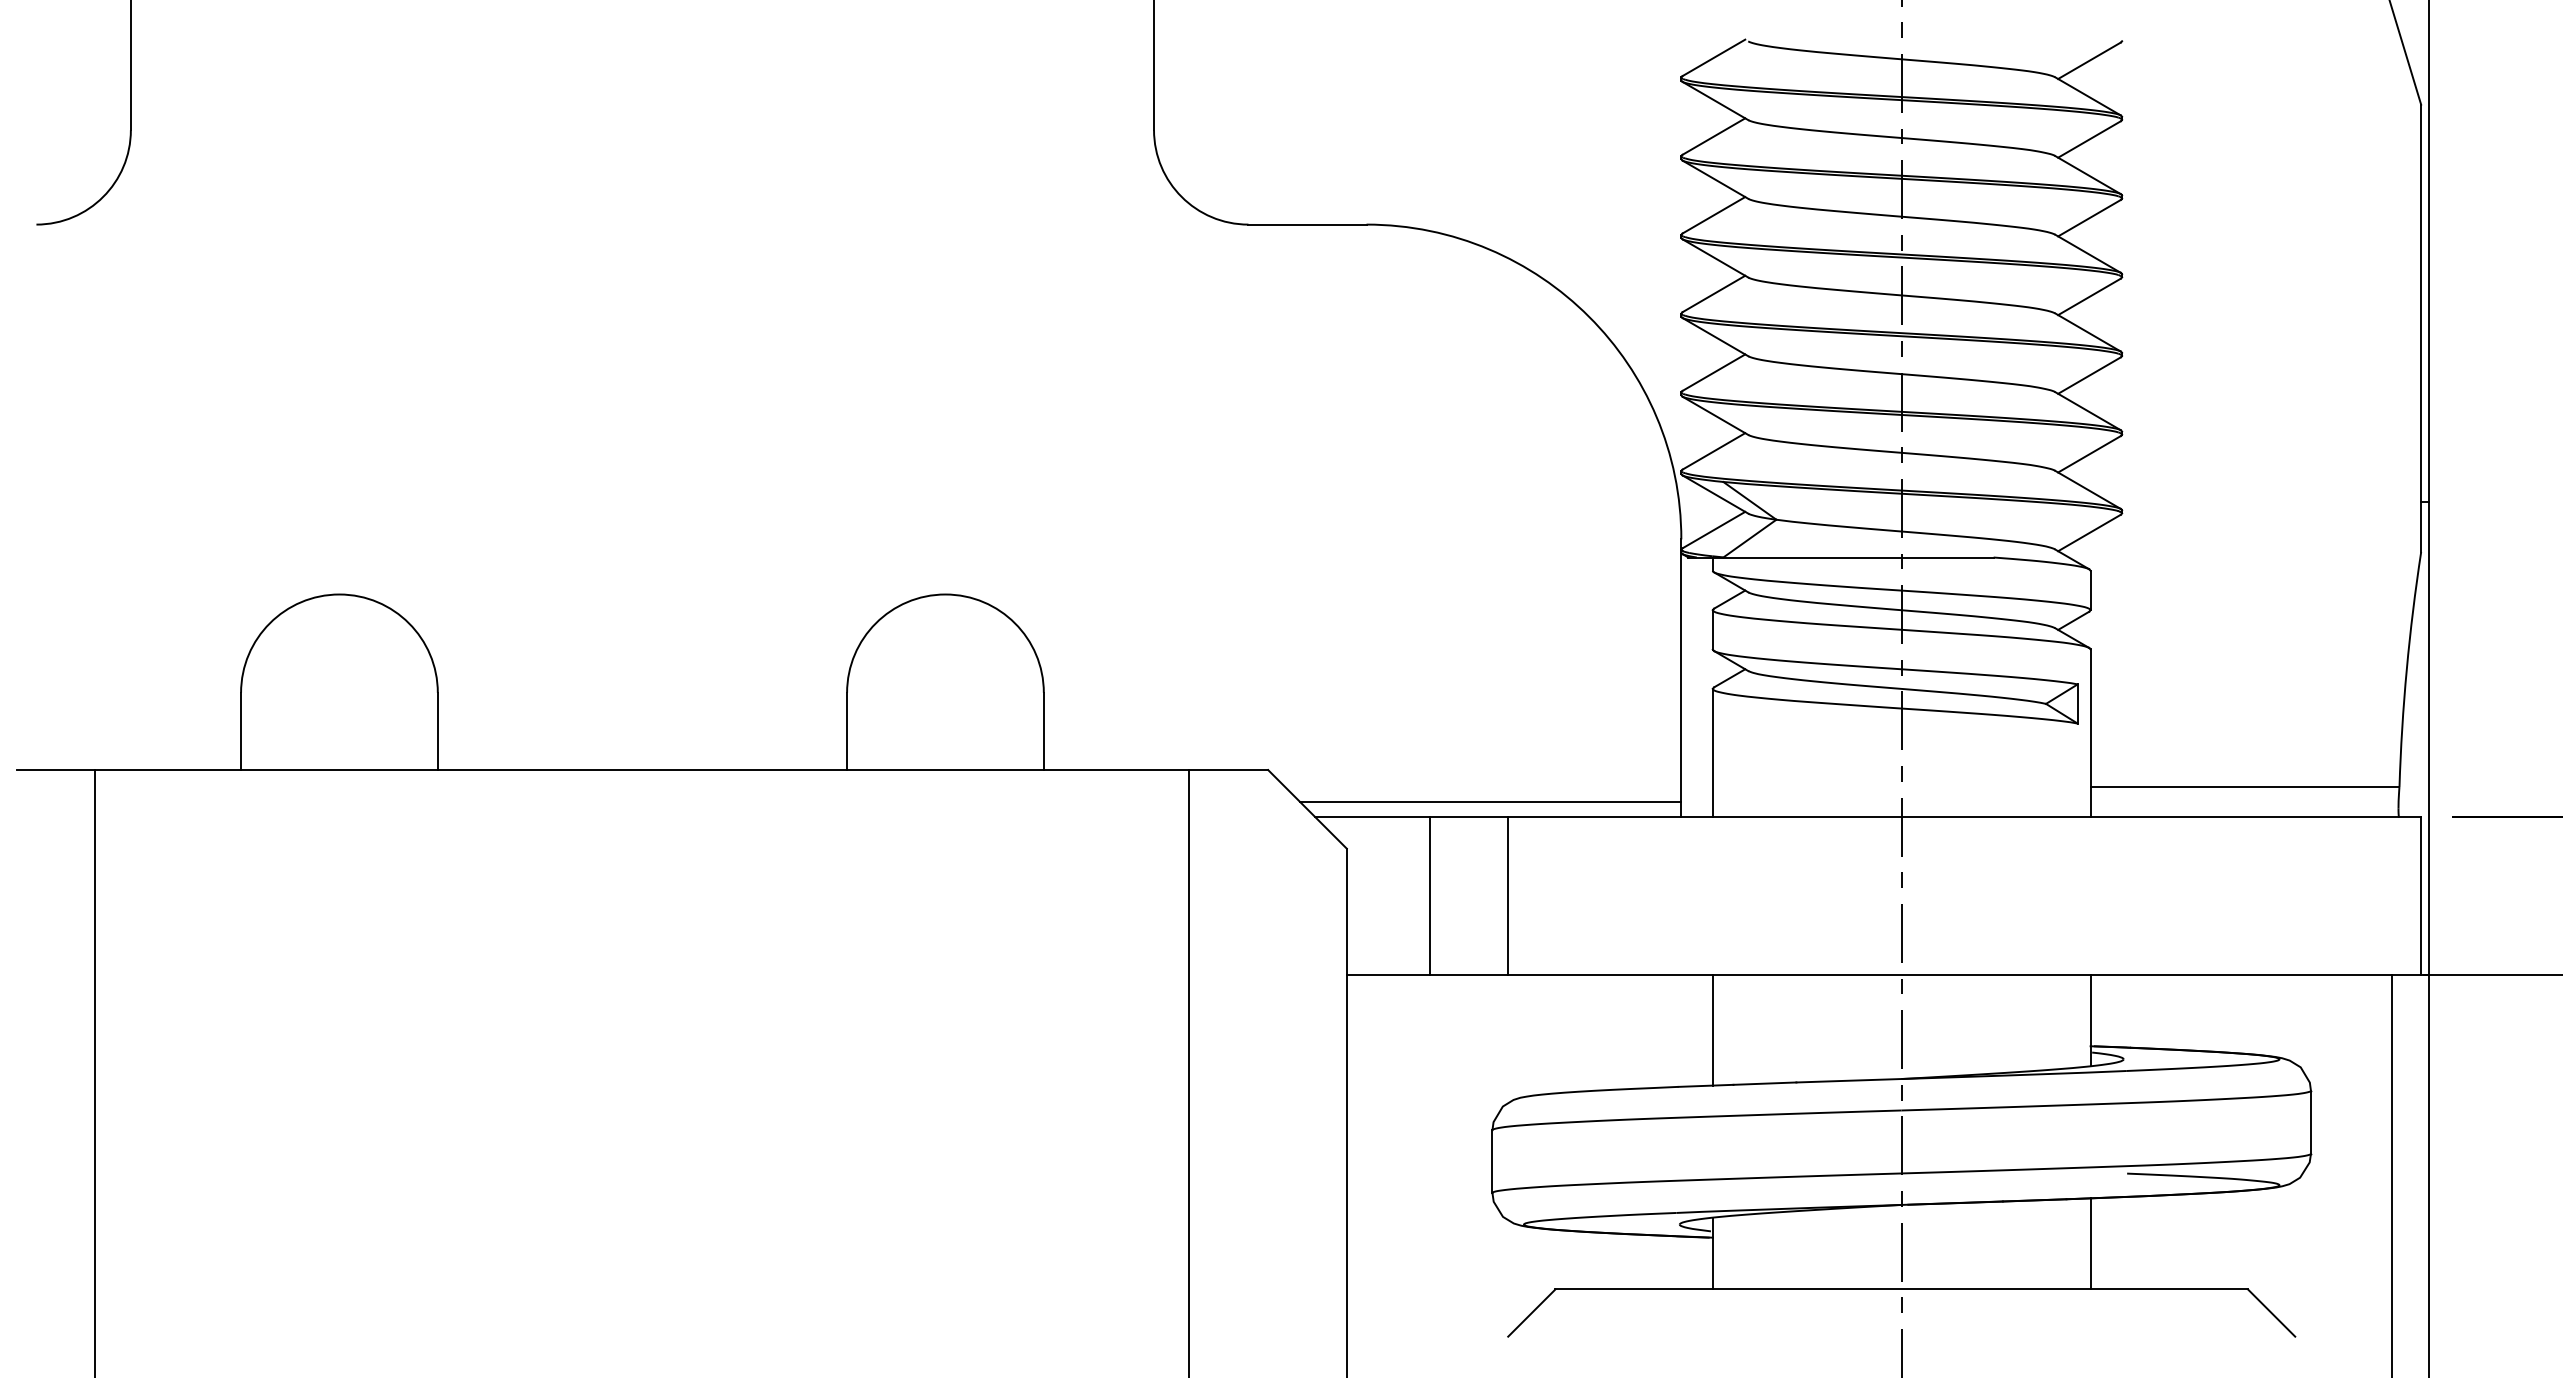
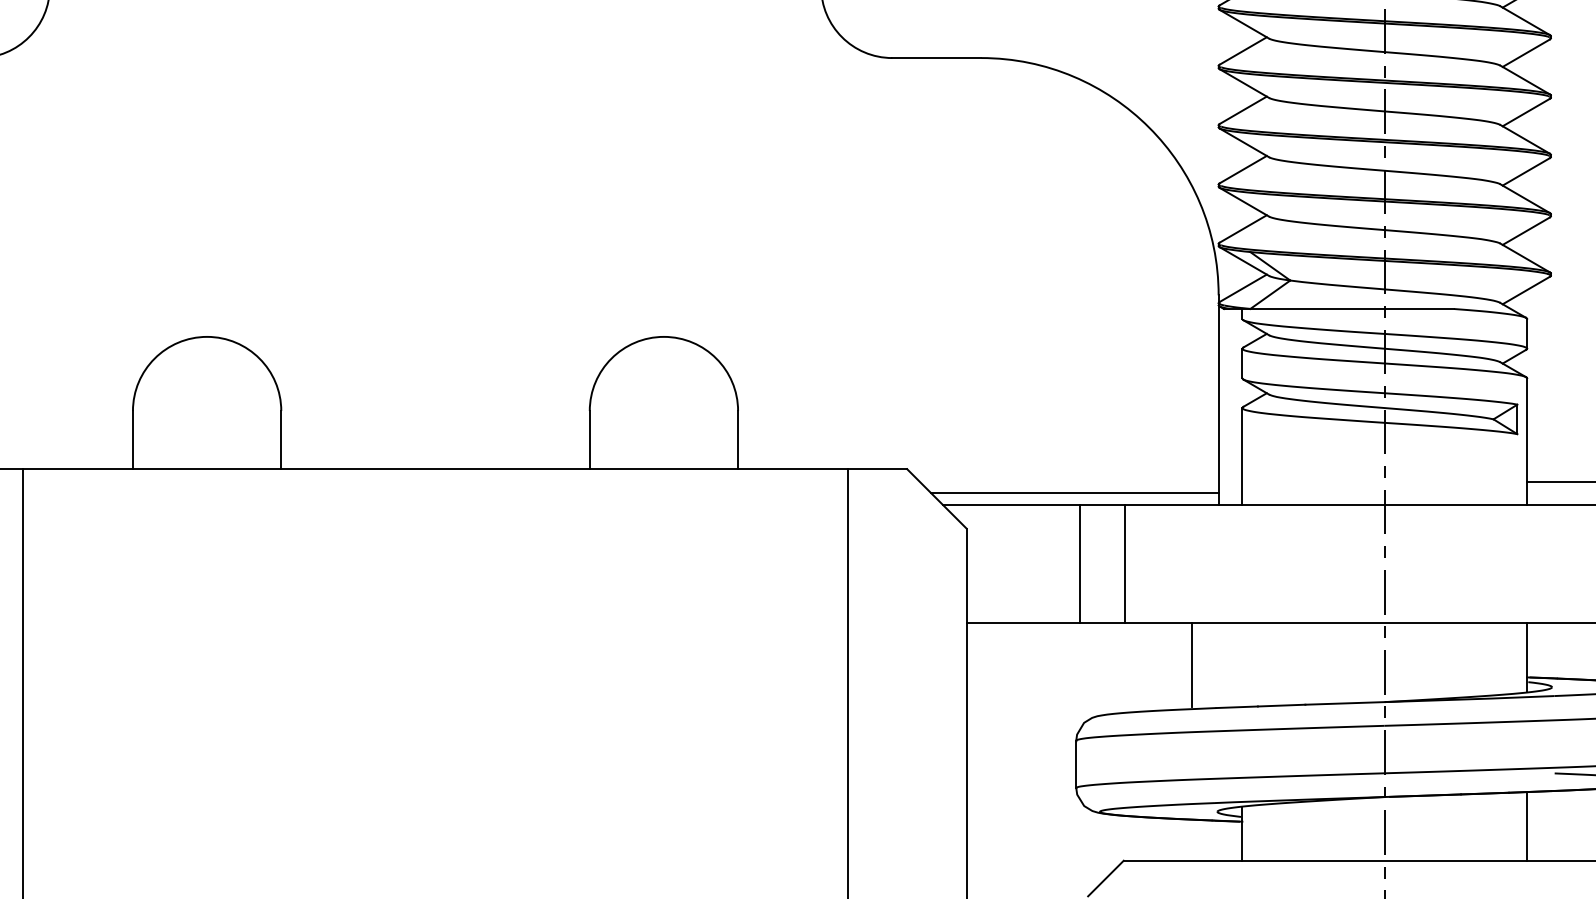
line: (1429, 895) -> (1080, 563), moved
line: (1508, 895) -> (1125, 563), moved
line: (1712, 1029) -> (1191, 664), moved

